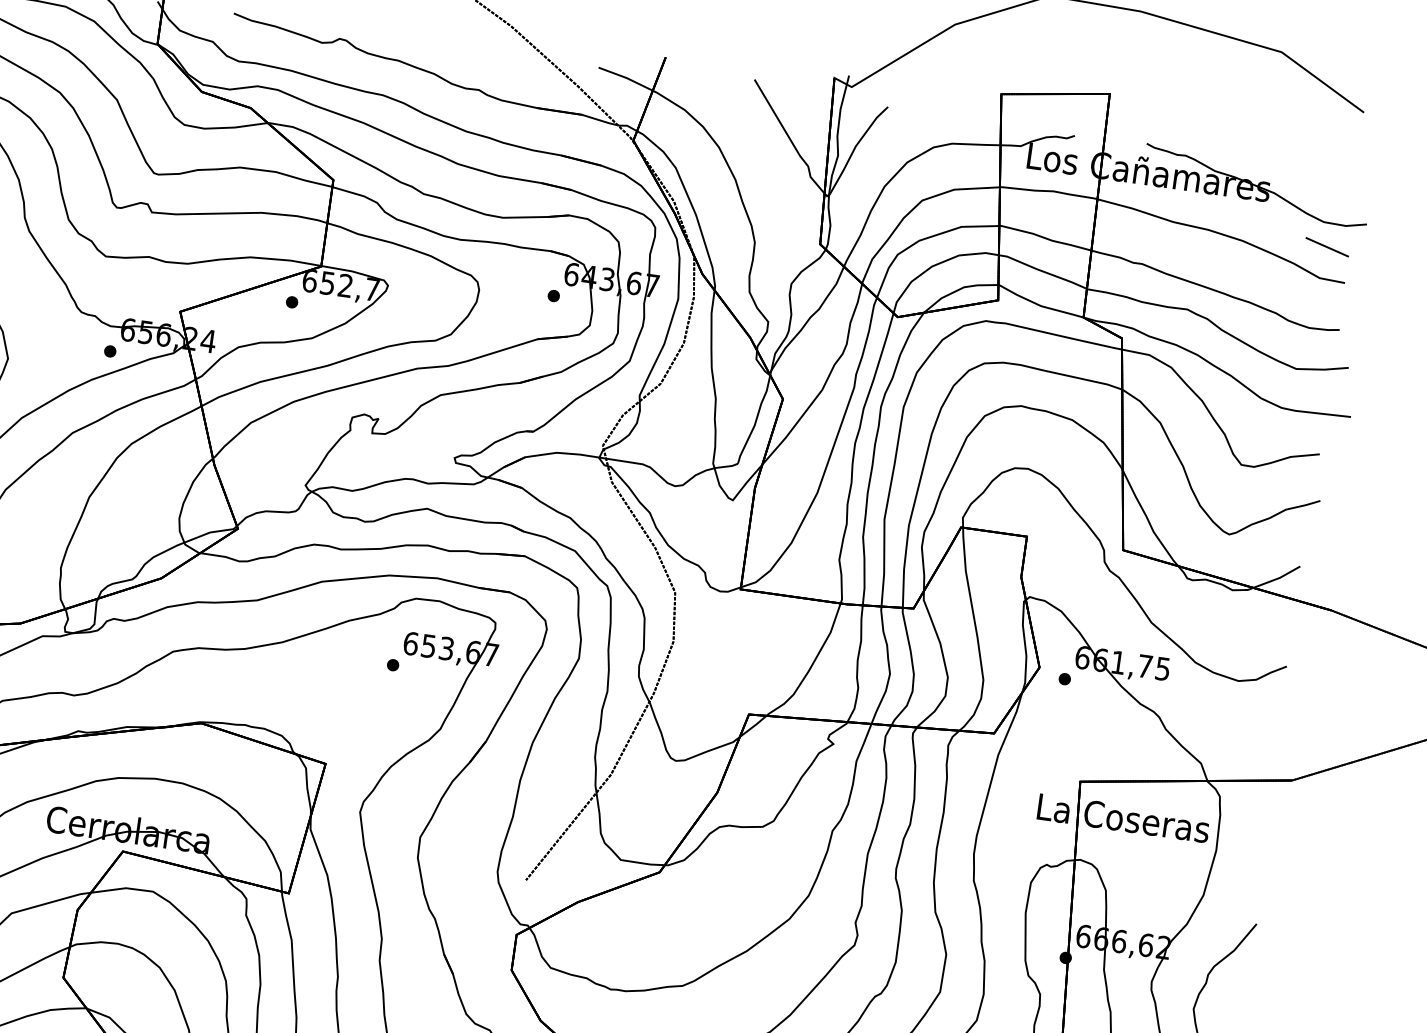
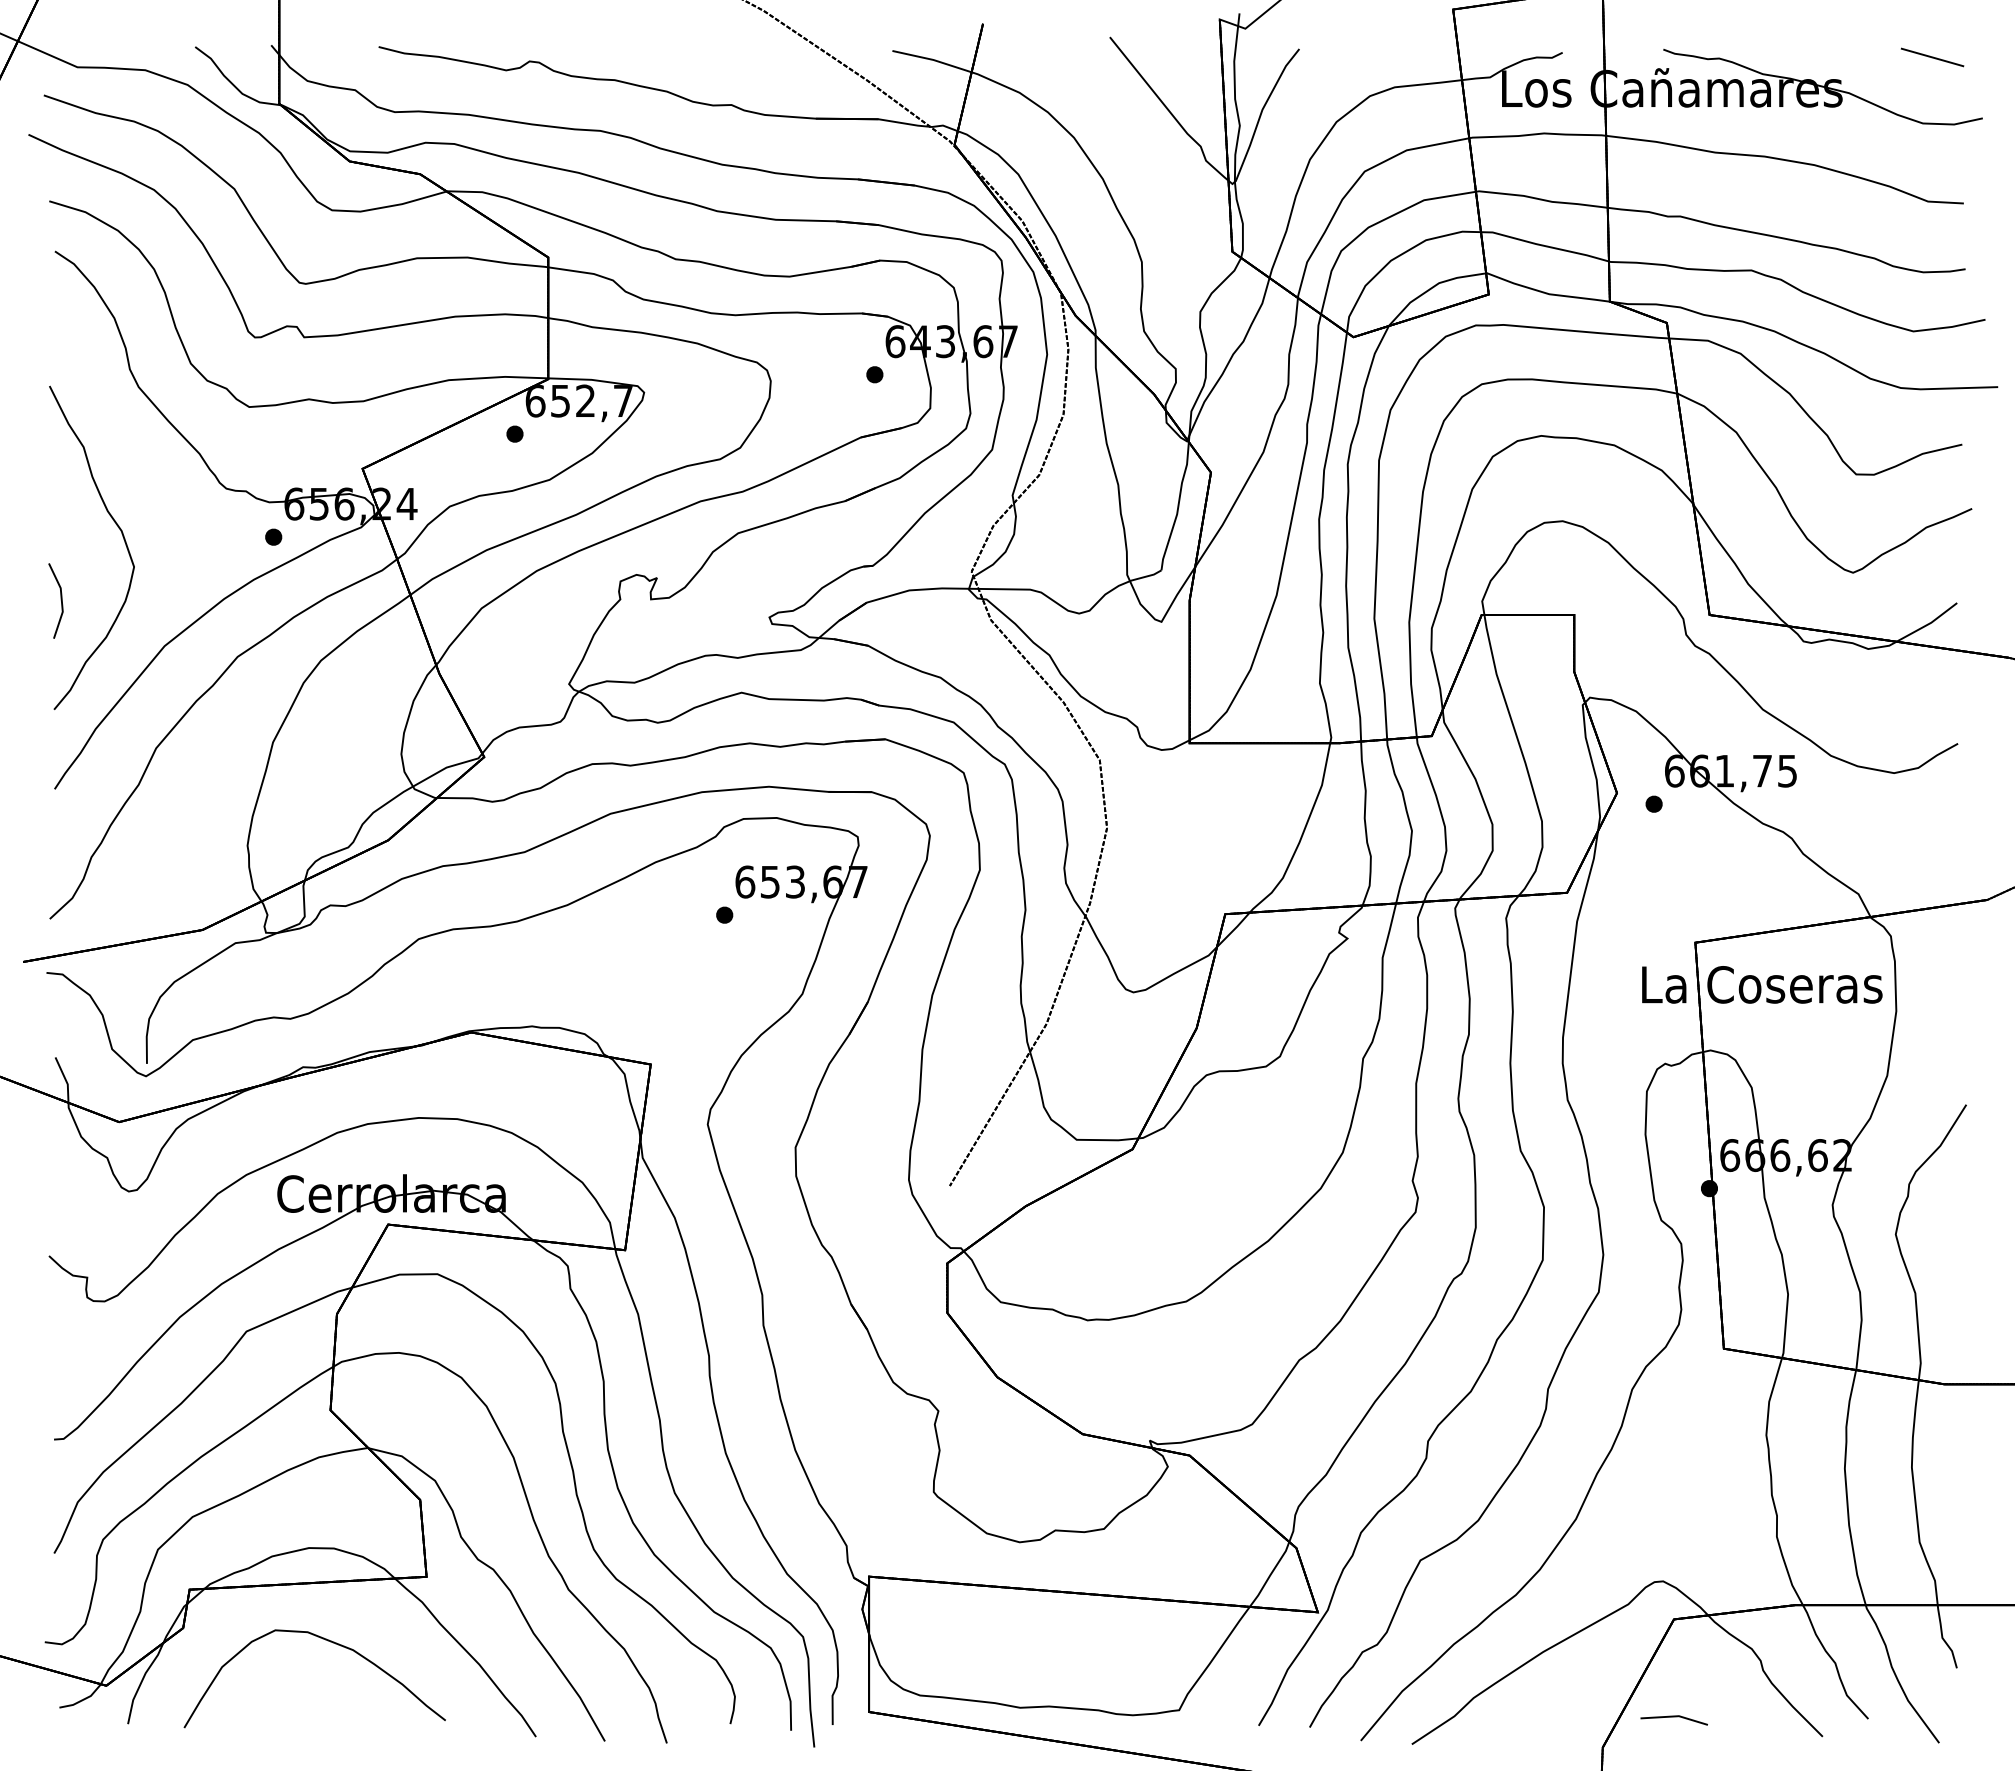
line: (1327, 247) -> (1932, 57), moved

